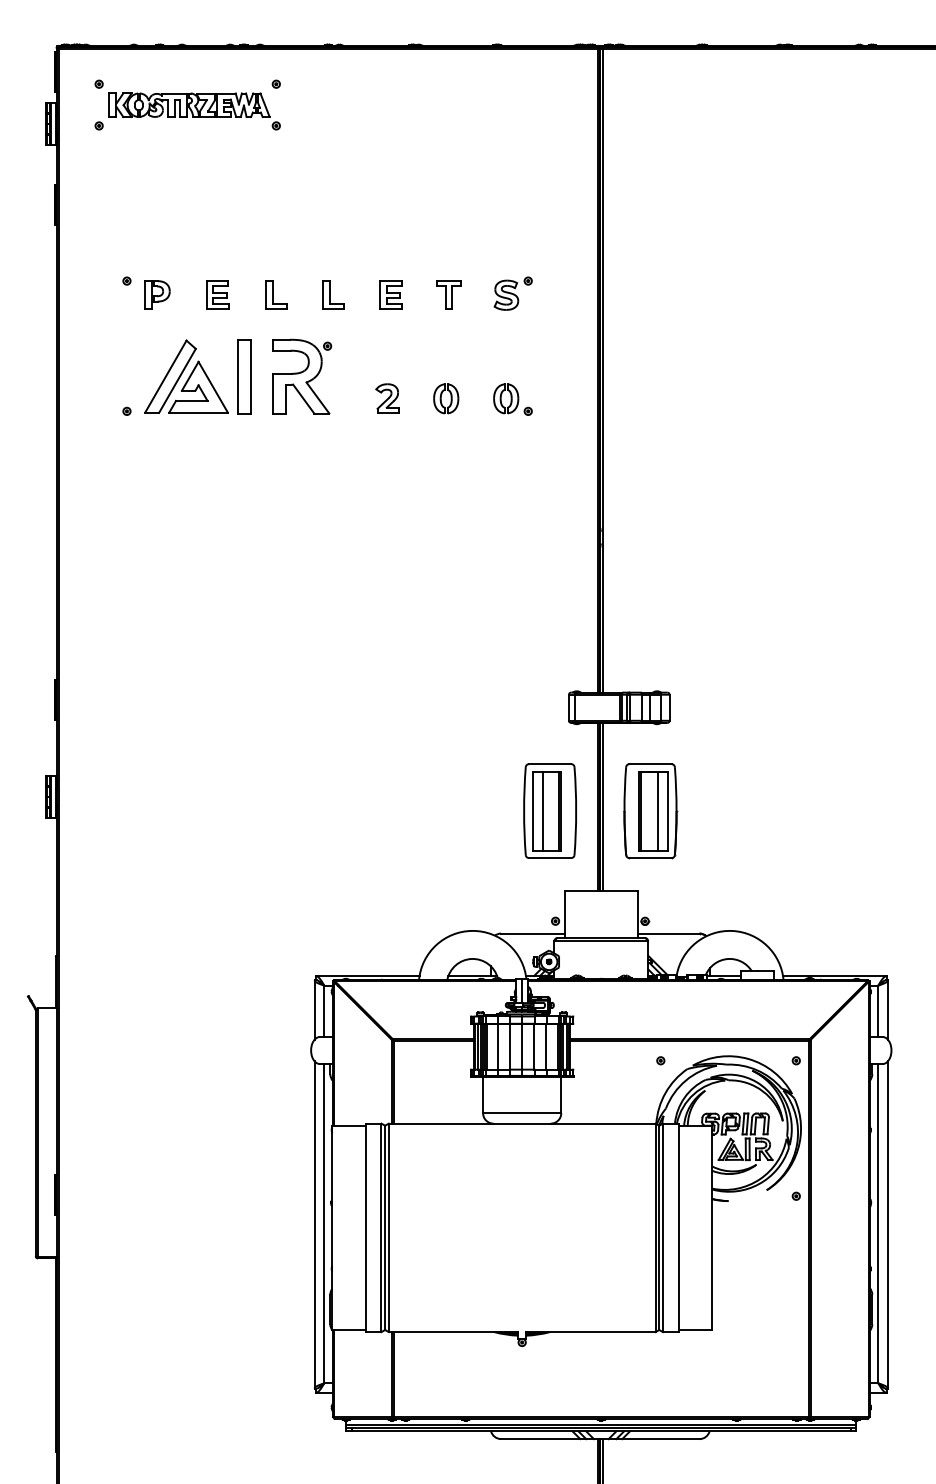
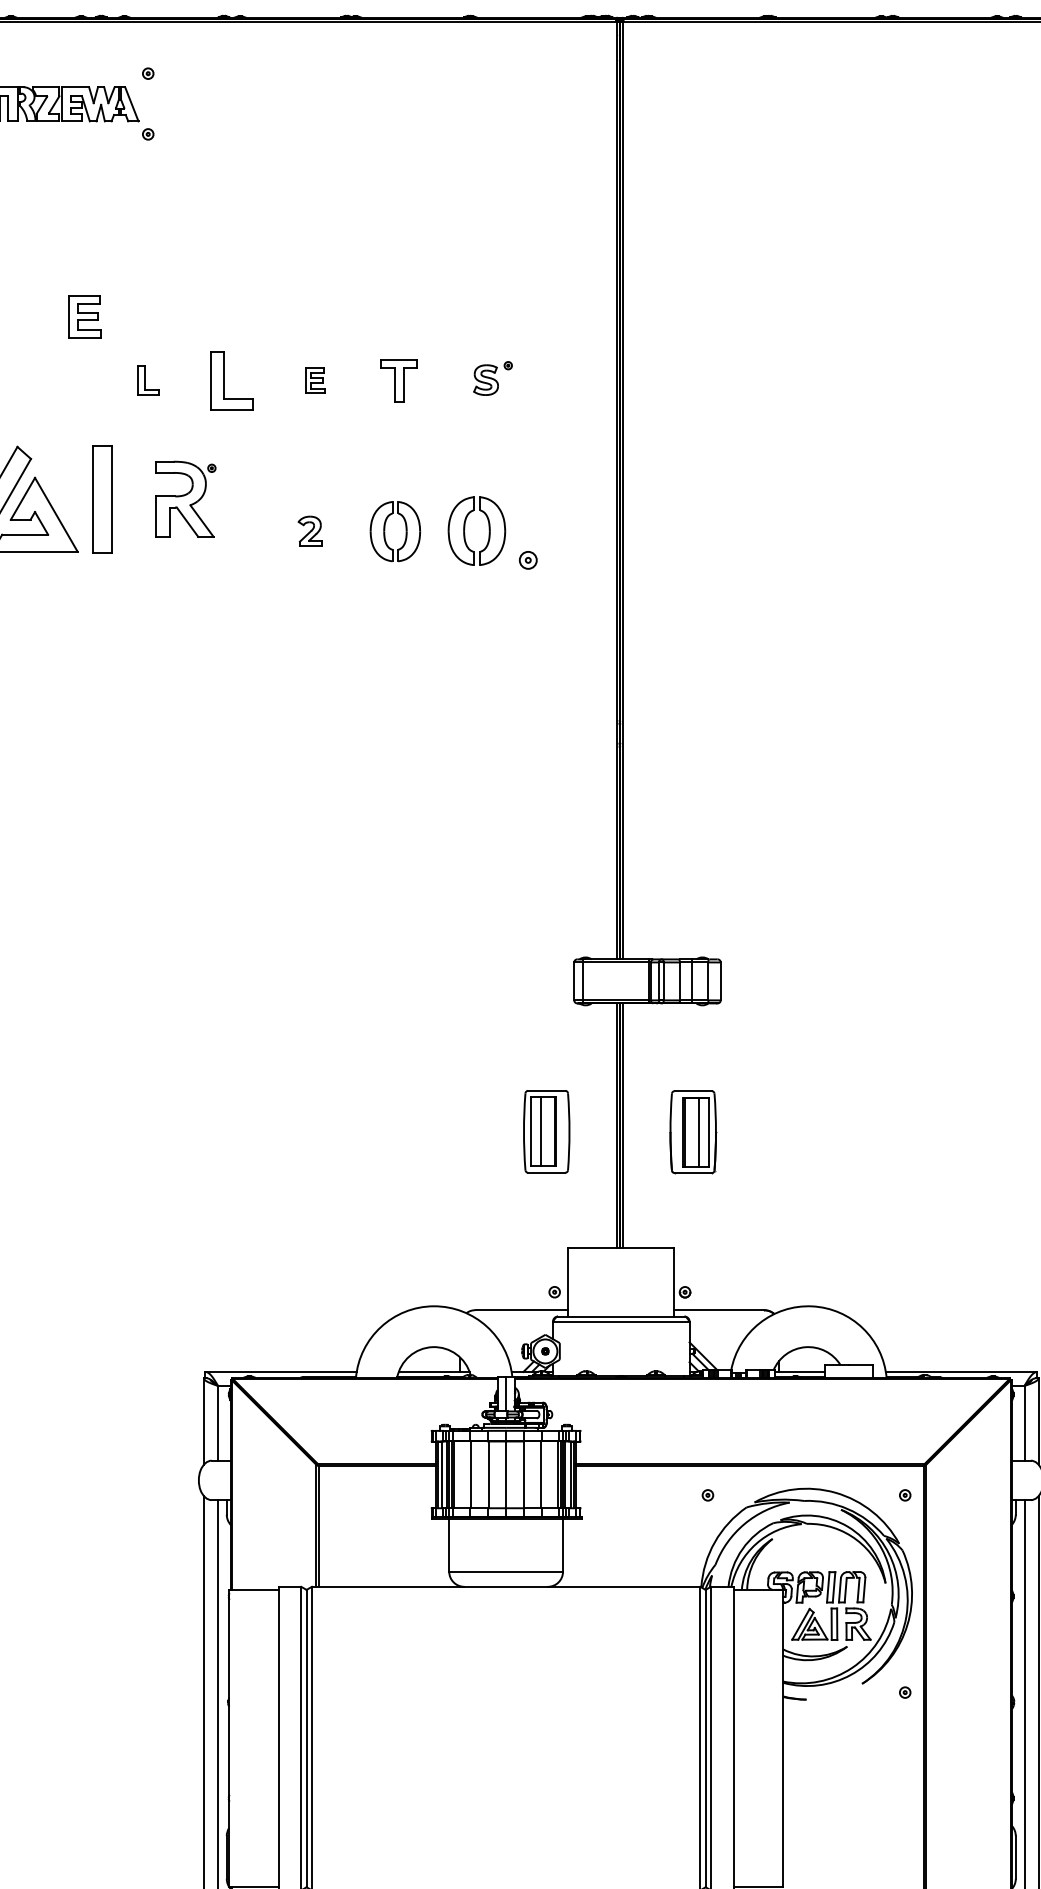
part: (512, 293) -> (492, 378), size x0.7
part: (217, 294) -> (84, 315), moved
part: (276, 294) -> (148, 379), size x0.7
part: (333, 294) -> (231, 379), size x1.4
part: (390, 294) -> (314, 379), size x0.6
part: (302, 376) -> (186, 499), size x0.7
part: (387, 398) -> (310, 531), size x0.7
part: (446, 398) -> (395, 531), size x1.4
part: (512, 399) -> (492, 532), size x1.6
part: (549, 810) -> (545, 1130), size x0.6
part: (650, 811) -> (692, 1132), size x0.6

